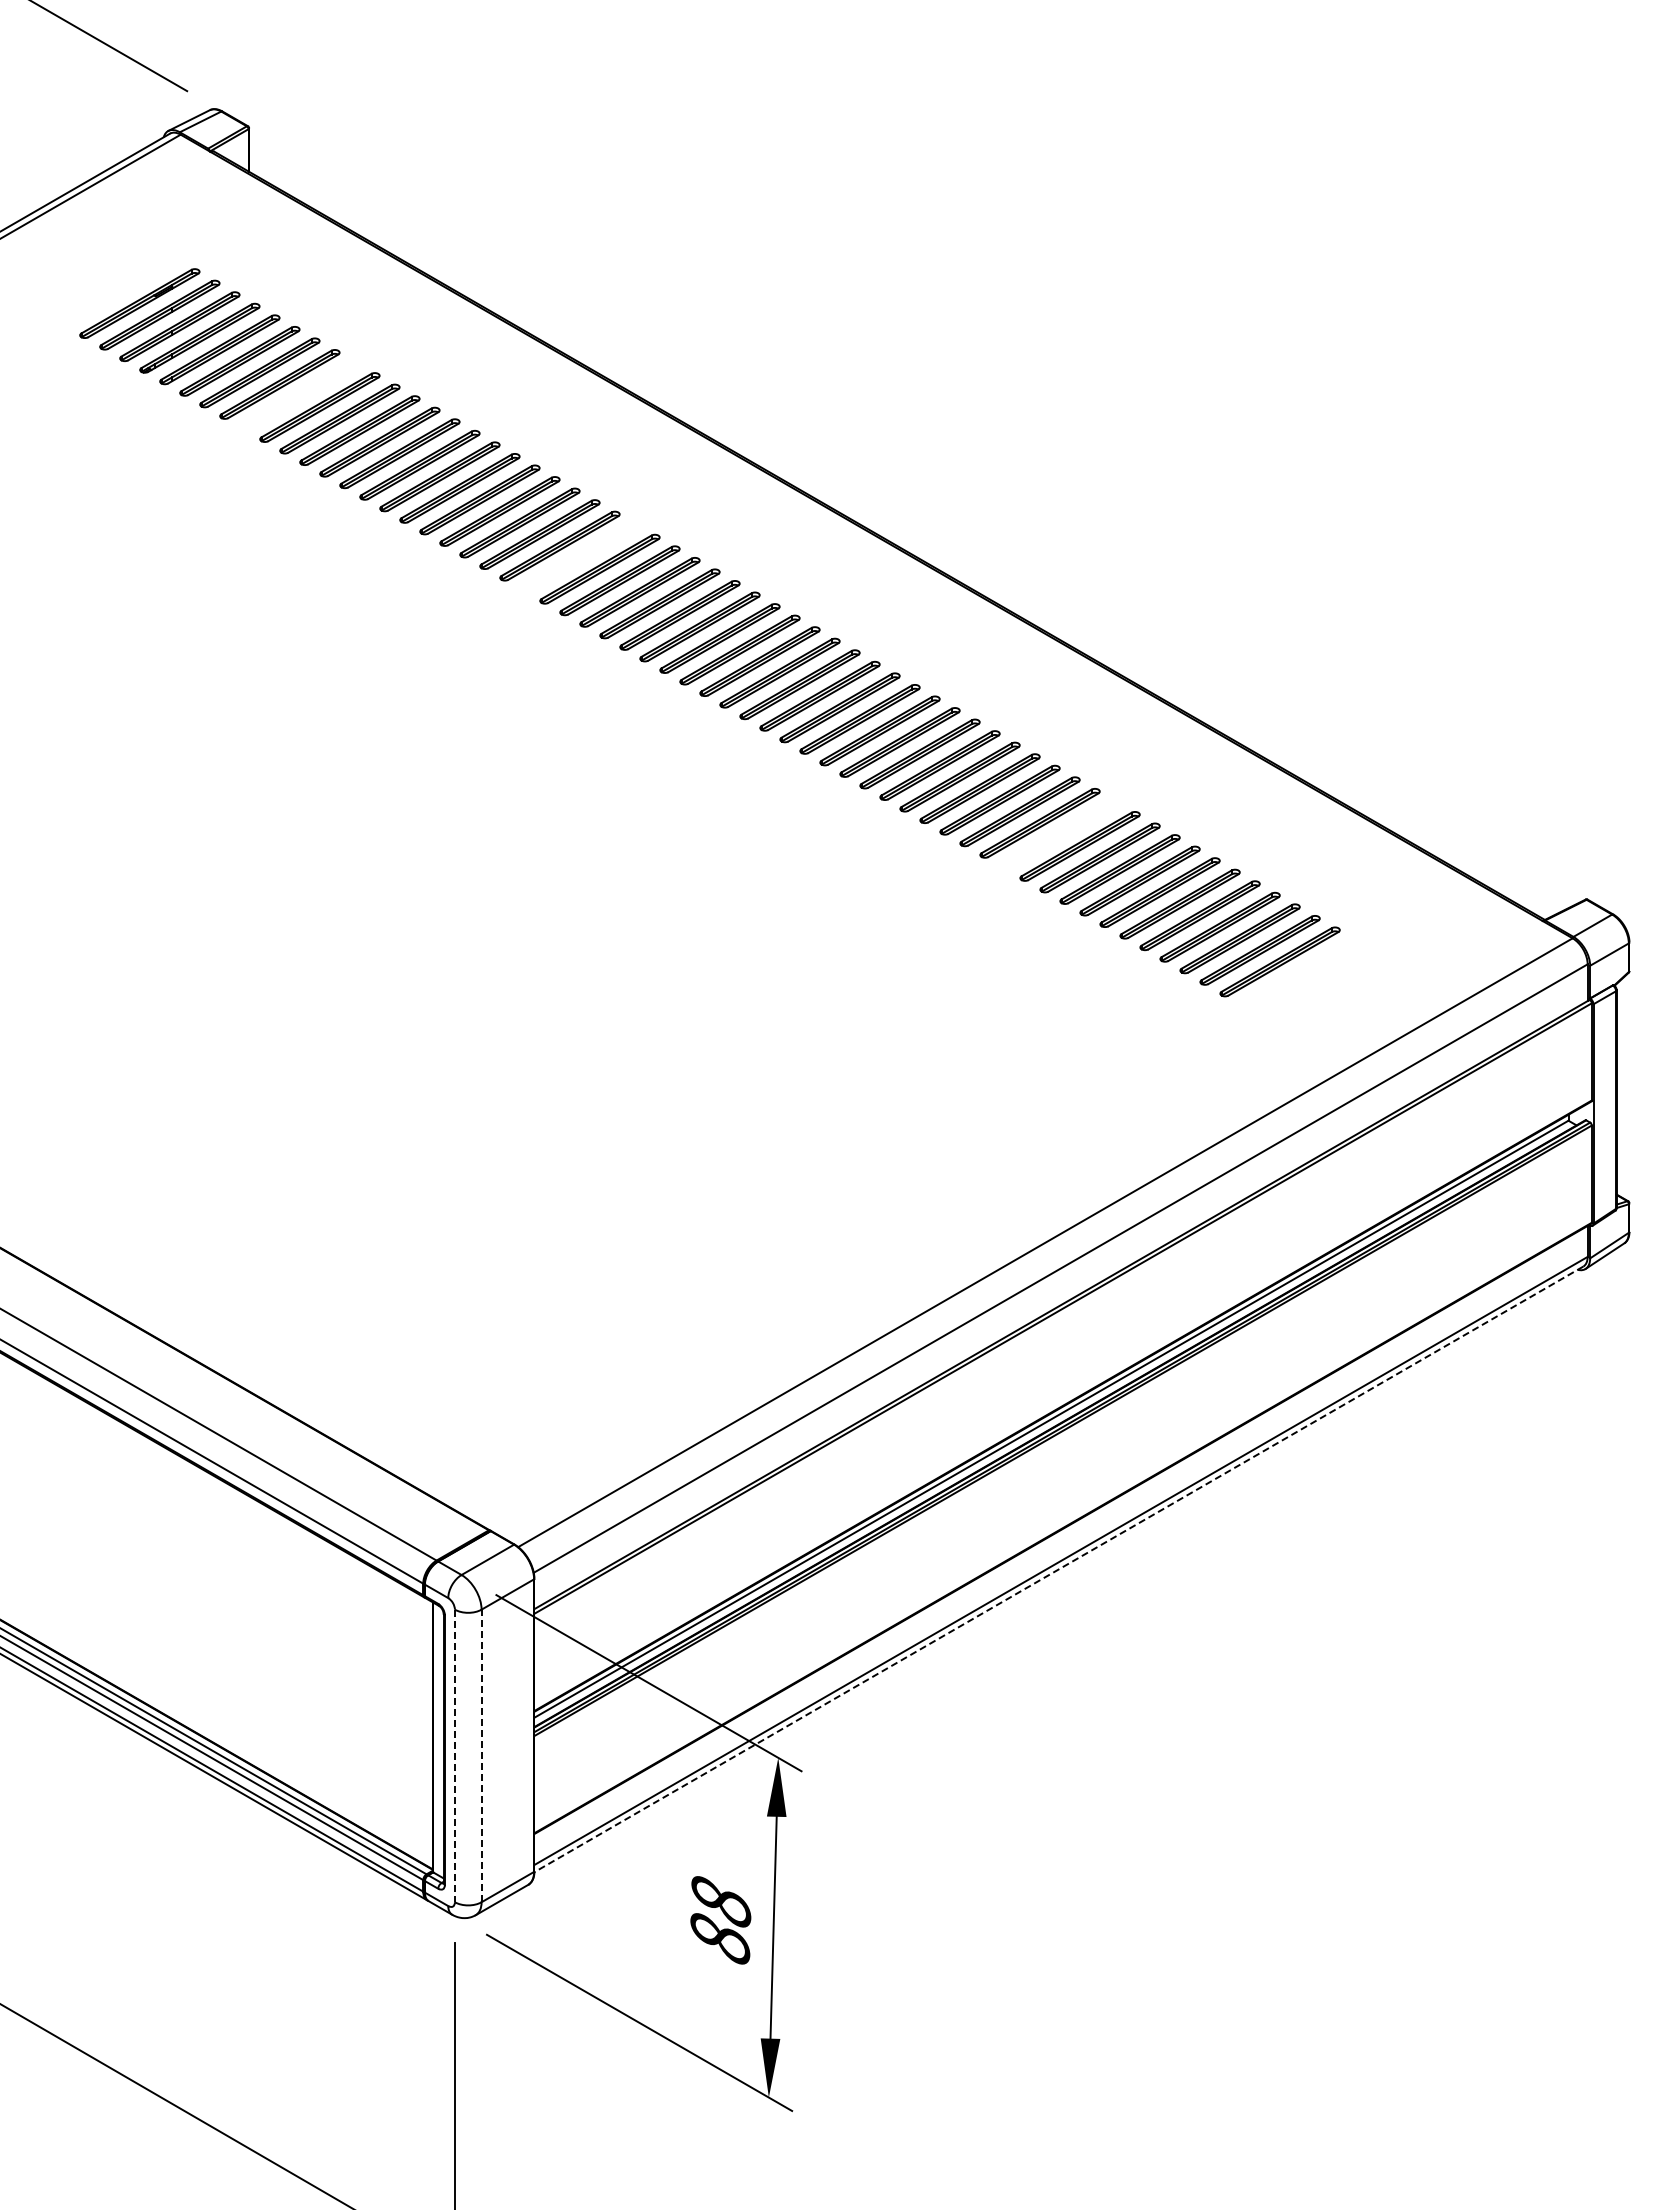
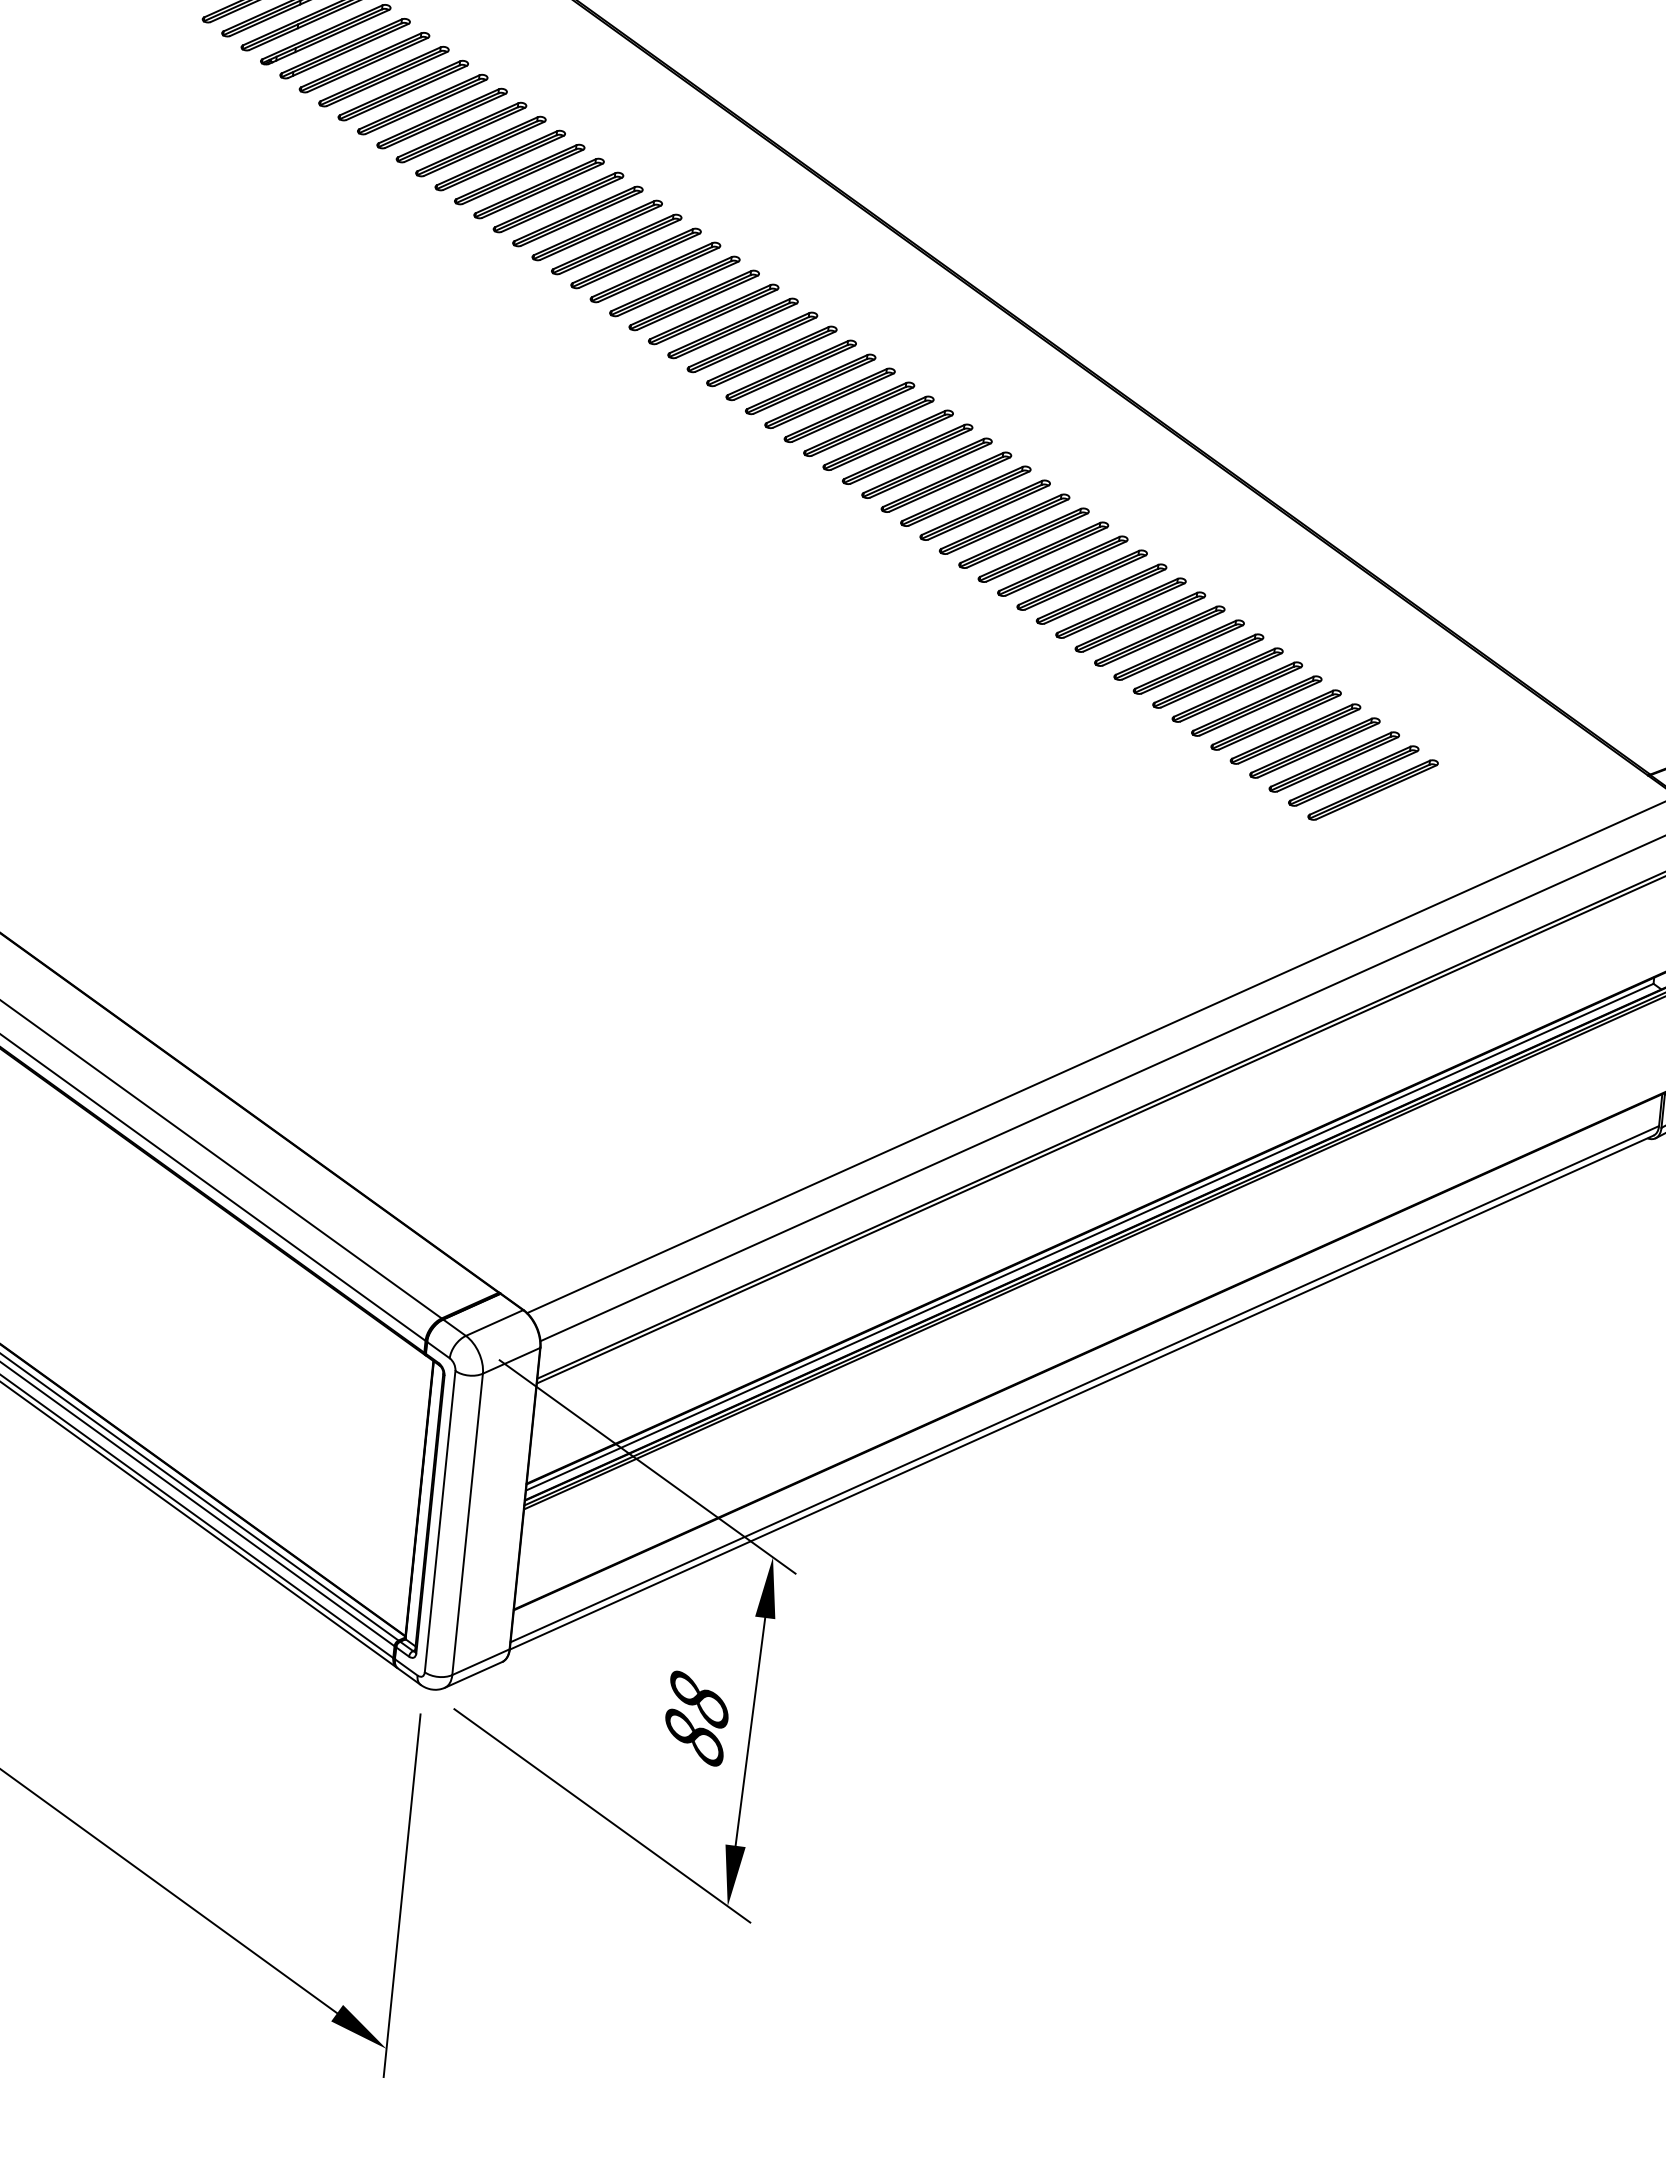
part: (299, 395) -> (422, 104), added
part: (579, 557) -> (693, 300), added
part: (1059, 834) -> (1159, 635), added
line: (1058, 1569) -> (1081, 1392), dashed -> solid
line: (481, 1755) -> (467, 1523), dashed -> solid
line: (454, 1756) -> (439, 1522), dashed -> solid

